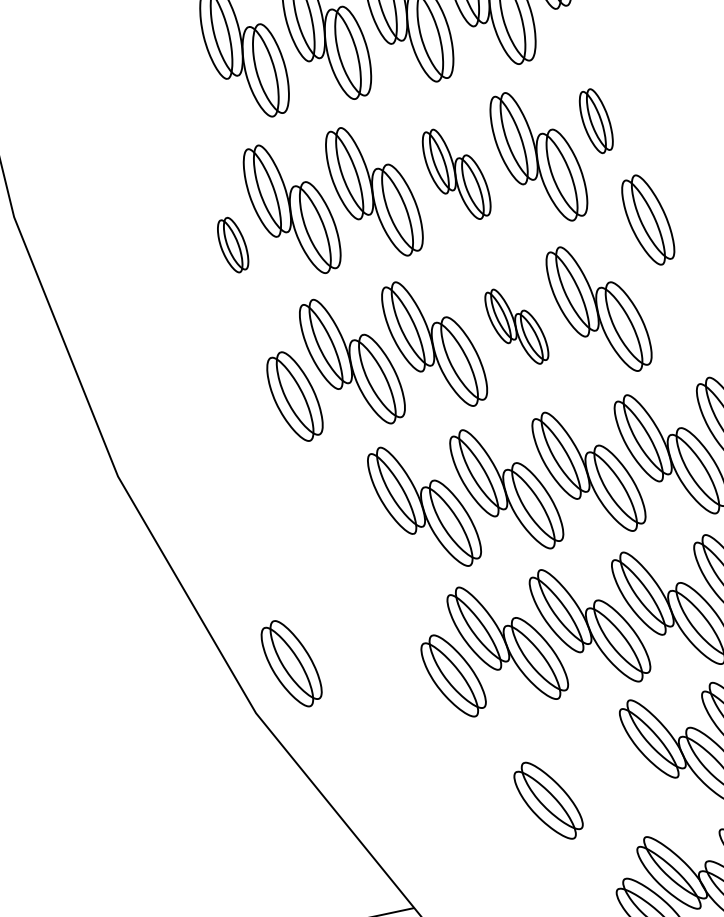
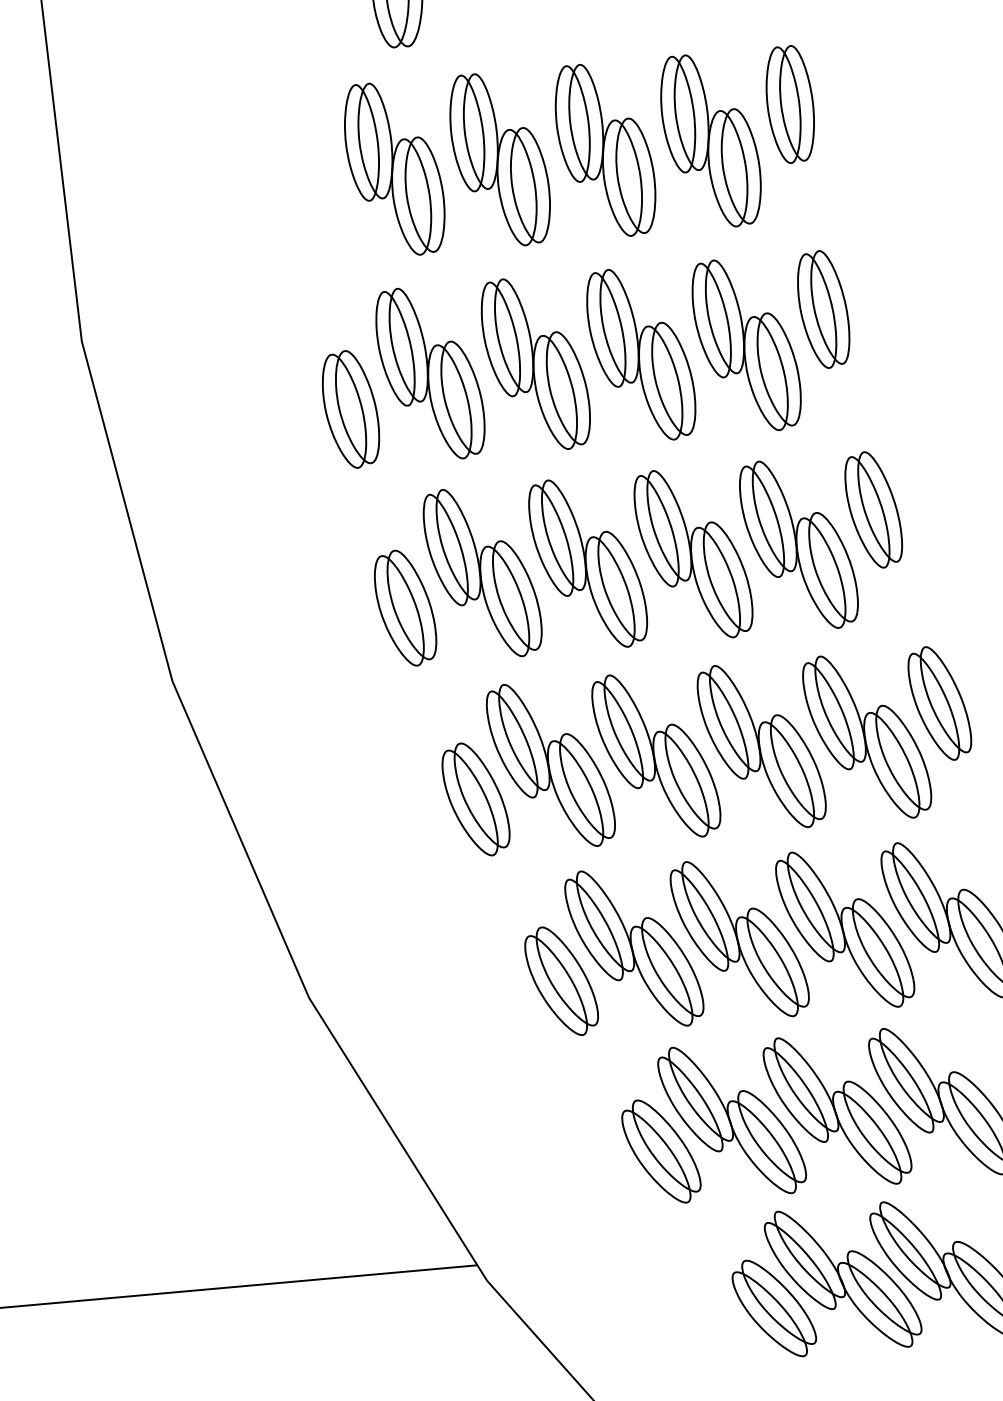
part: (596, 121) -> (823, 309), size x1.43
part: (456, 174) -> (641, 354), size x1.43
part: (647, 219) -> (873, 509), moved
part: (233, 245) -> (351, 409), size x1.67
part: (516, 326) -> (693, 554), size x1.67
part: (291, 663) -> (475, 799), moved
part: (601, 769) -> (732, 1120), added

